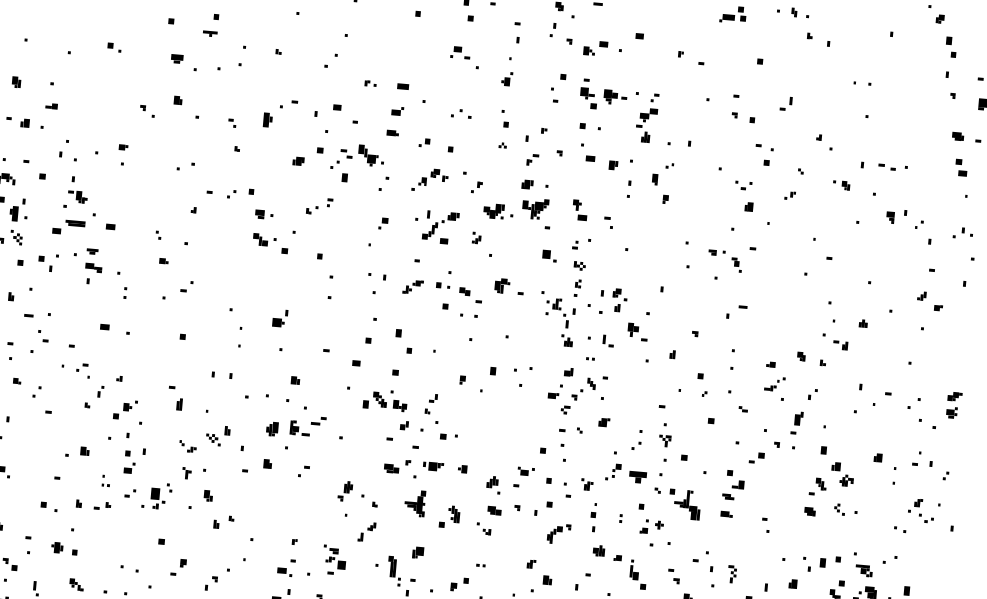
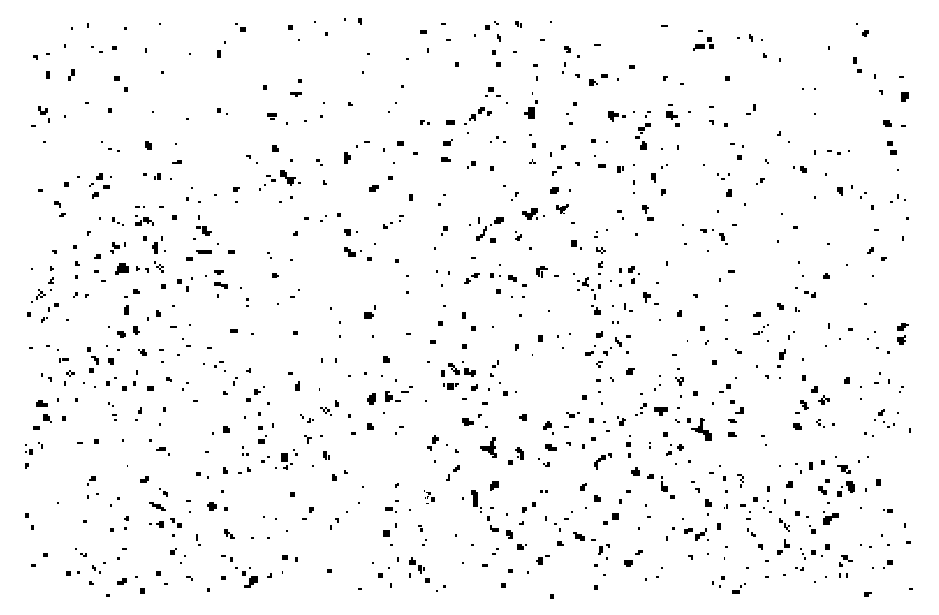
part: (951, 46) -> (857, 64), moved
part: (507, 79) -> (531, 109), size x1.6
part: (588, 93) -> (672, 115), moved
part: (357, 158) -> (279, 180), moved
part: (429, 179) -> (477, 115), moved
part: (535, 208) -> (562, 208), size x0.6
part: (579, 209) -> (647, 212), moved
part: (755, 457) -> (724, 388), moved
part: (432, 466) -> (450, 386), moved
part: (333, 560) -> (428, 497), size x0.6

